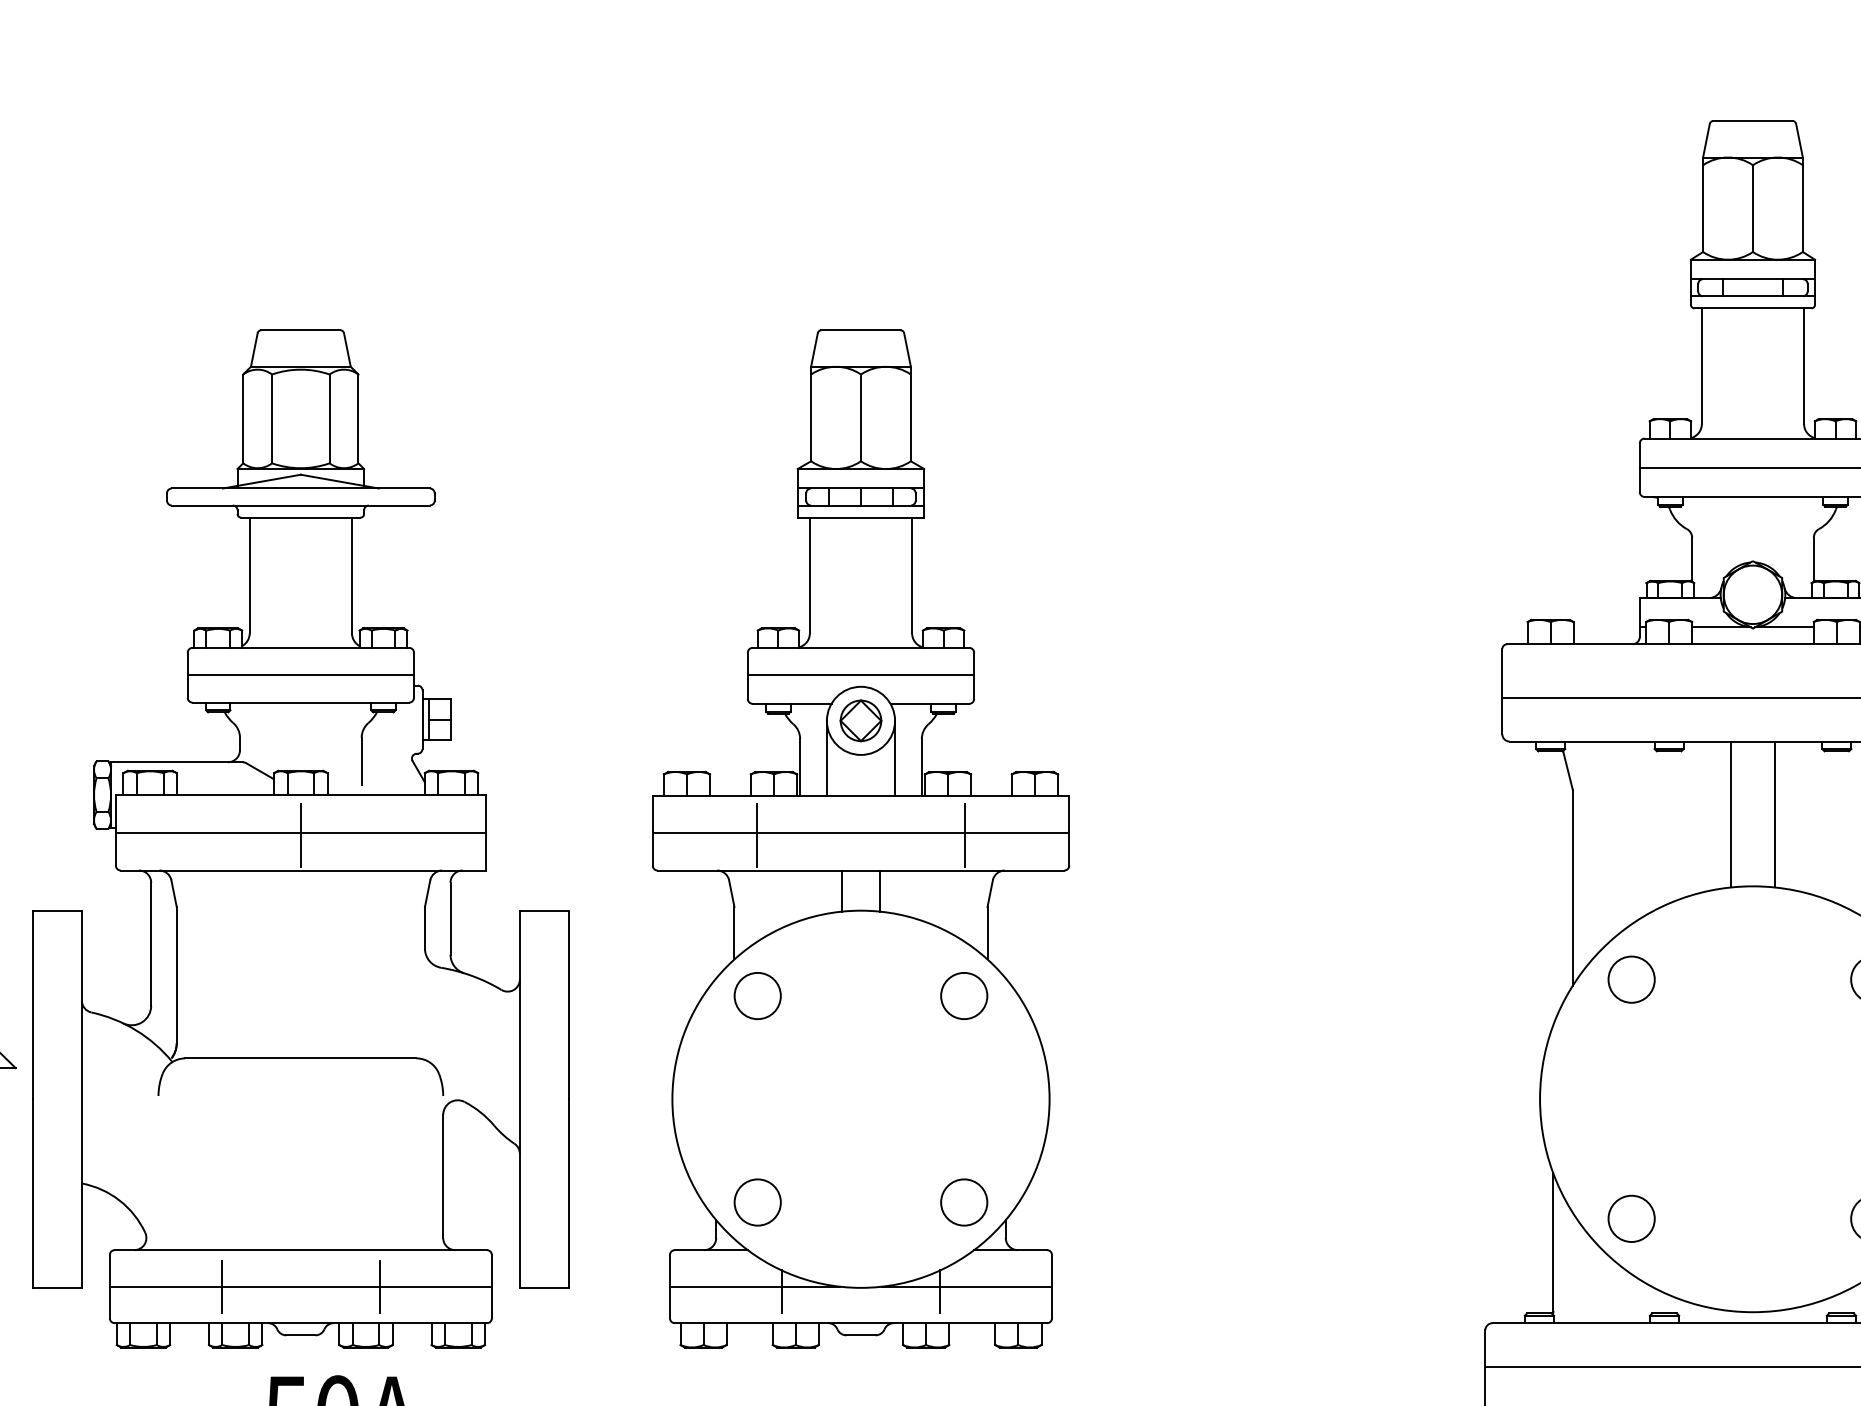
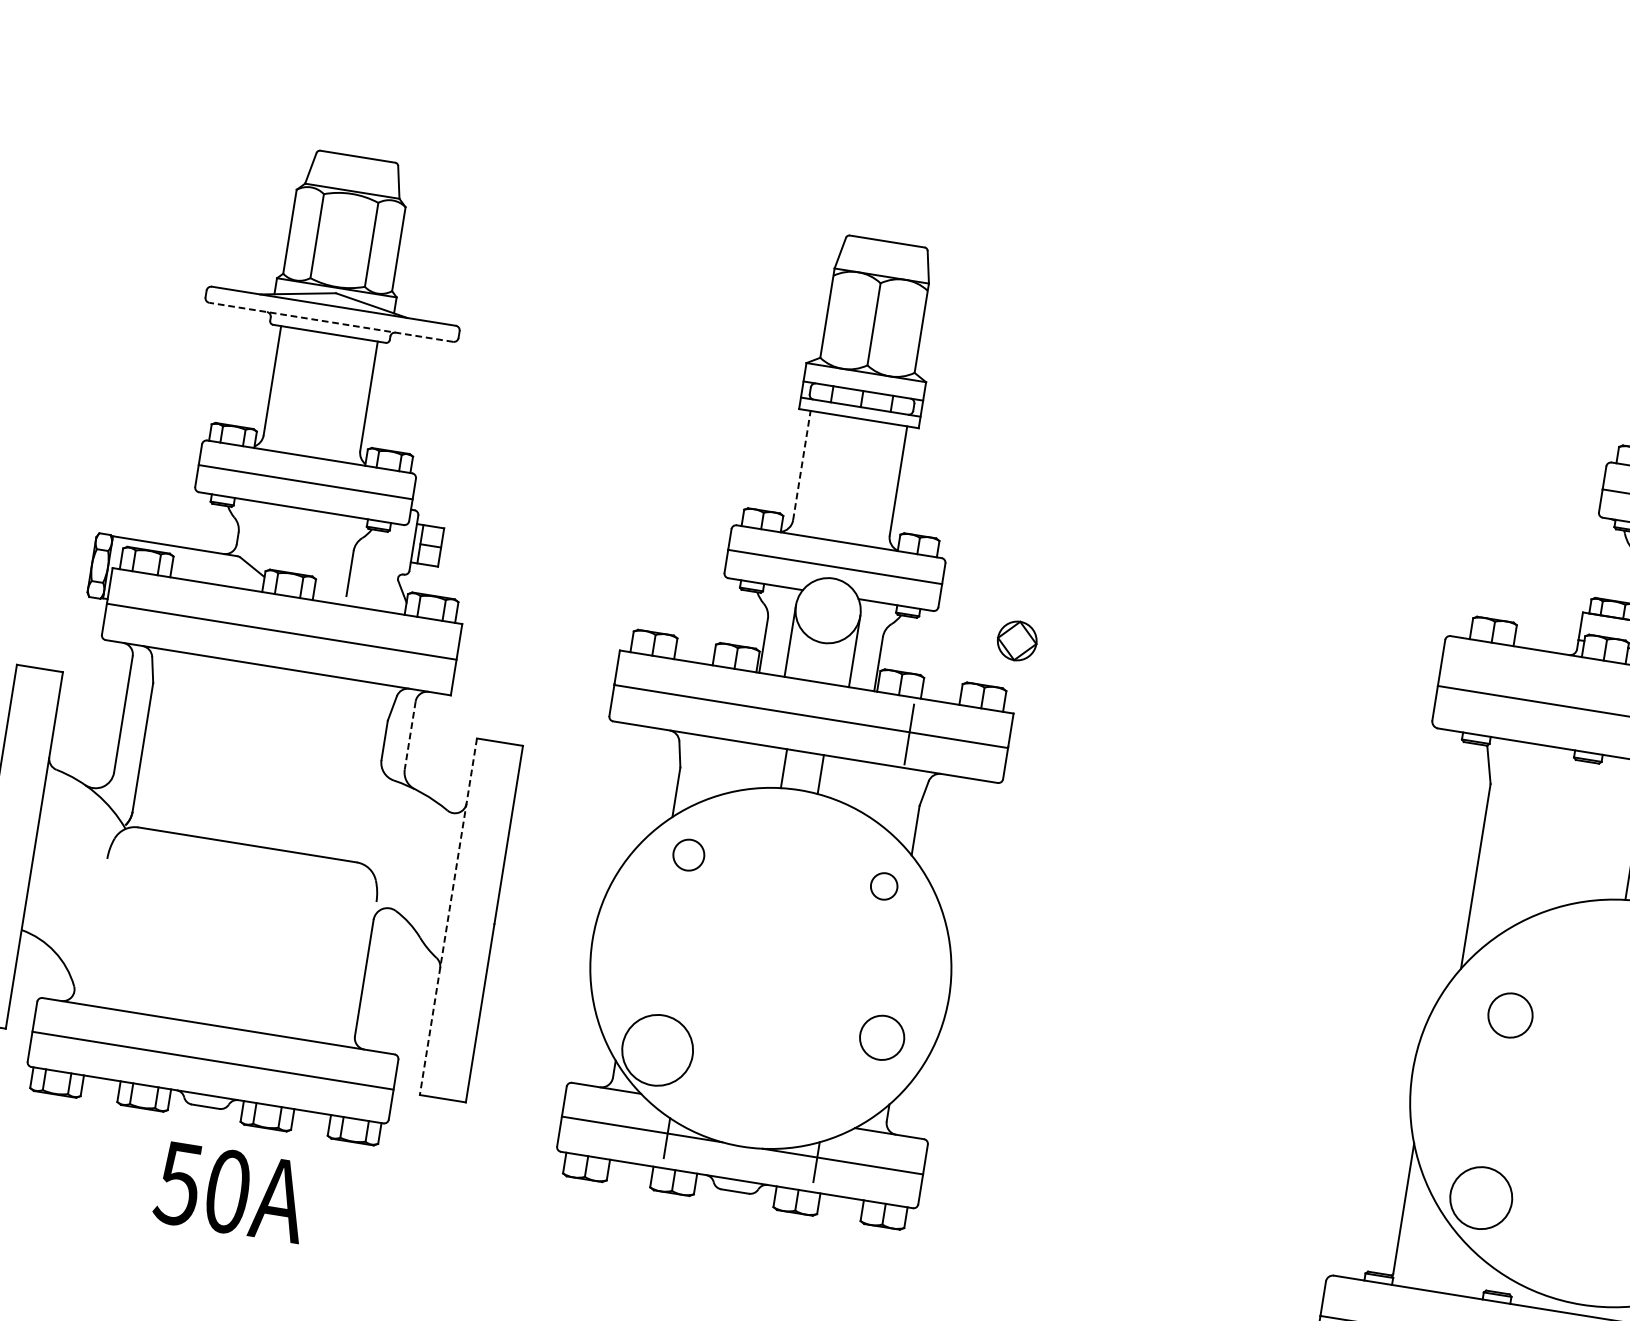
line: (300, 505) -> (330, 322), solid -> dashed
line: (809, 575) -> (801, 465), solid -> dashed
part: (860, 720) -> (1016, 640), moved
line: (300, 834) -> (281, 633), removed
line: (756, 834) -> (712, 702), removed
line: (450, 918) -> (410, 735), solid -> dashed
circle: (1631, 979) -> (1510, 1015), moved
circle: (757, 995) -> (688, 854), size x0.7
circle: (964, 995) -> (884, 885), size x0.6
line: (519, 1099) -> (448, 916), solid -> dashed
circle: (757, 1202) -> (657, 1050), size x1.6
circle: (964, 1202) -> (882, 1037), moved
circle: (1631, 1218) -> (1481, 1197), size x1.4
line: (221, 1286) -> (138, 1048), removed
line: (379, 1286) -> (287, 1072), removed

